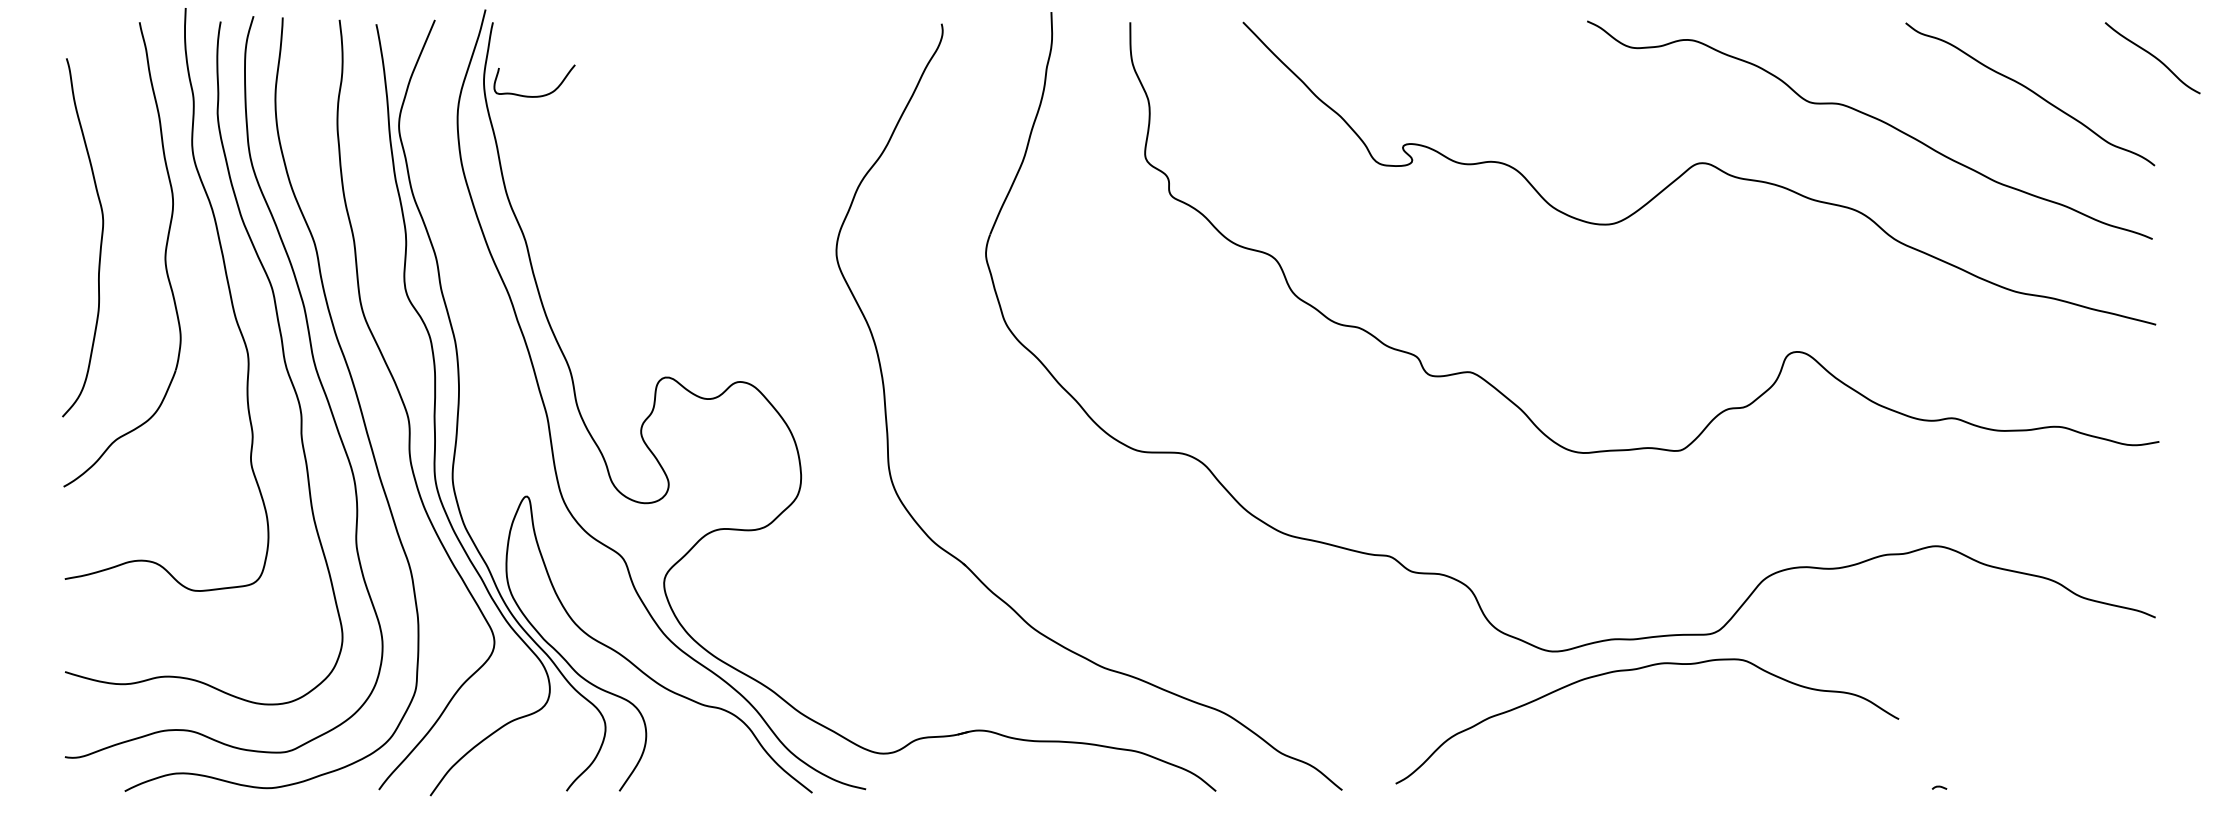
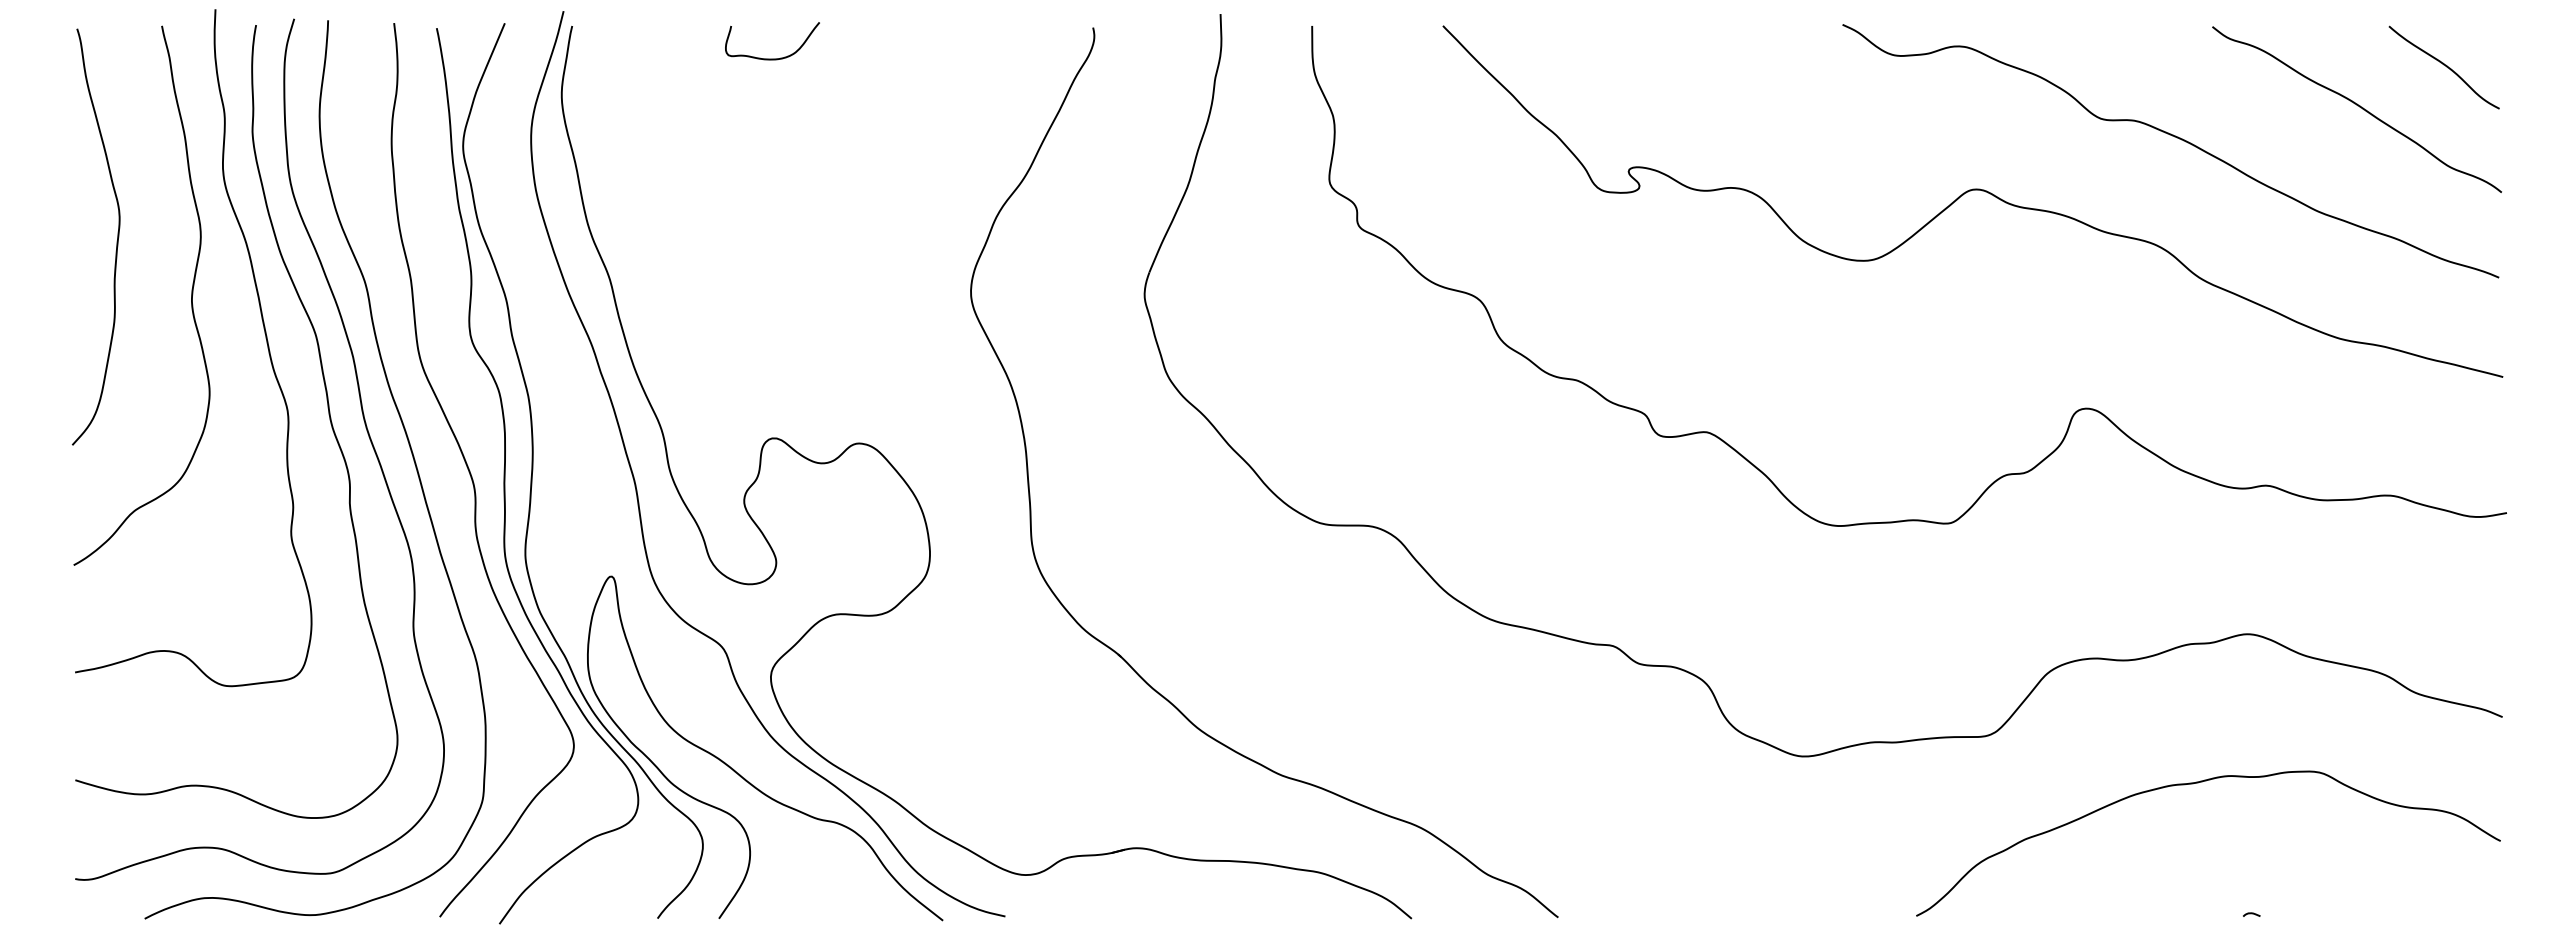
curve: (2152, 56) -> (2443, 65), moved
curve: (534, 96) -> (772, 58), moved
curve: (100, 241) -> (116, 241), moved
curve: (1638, 669) -> (2198, 783), moved

